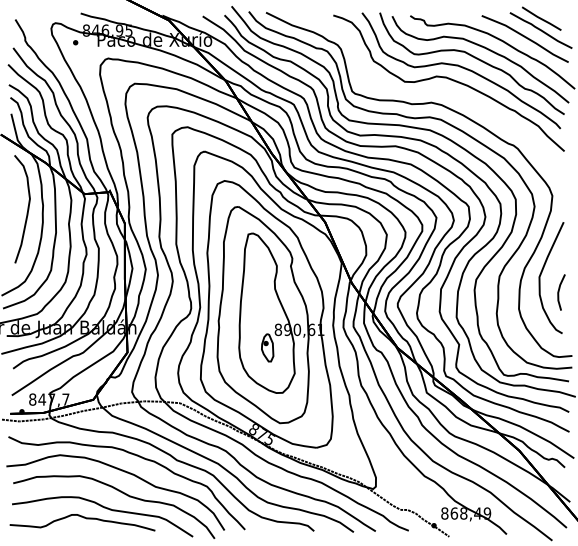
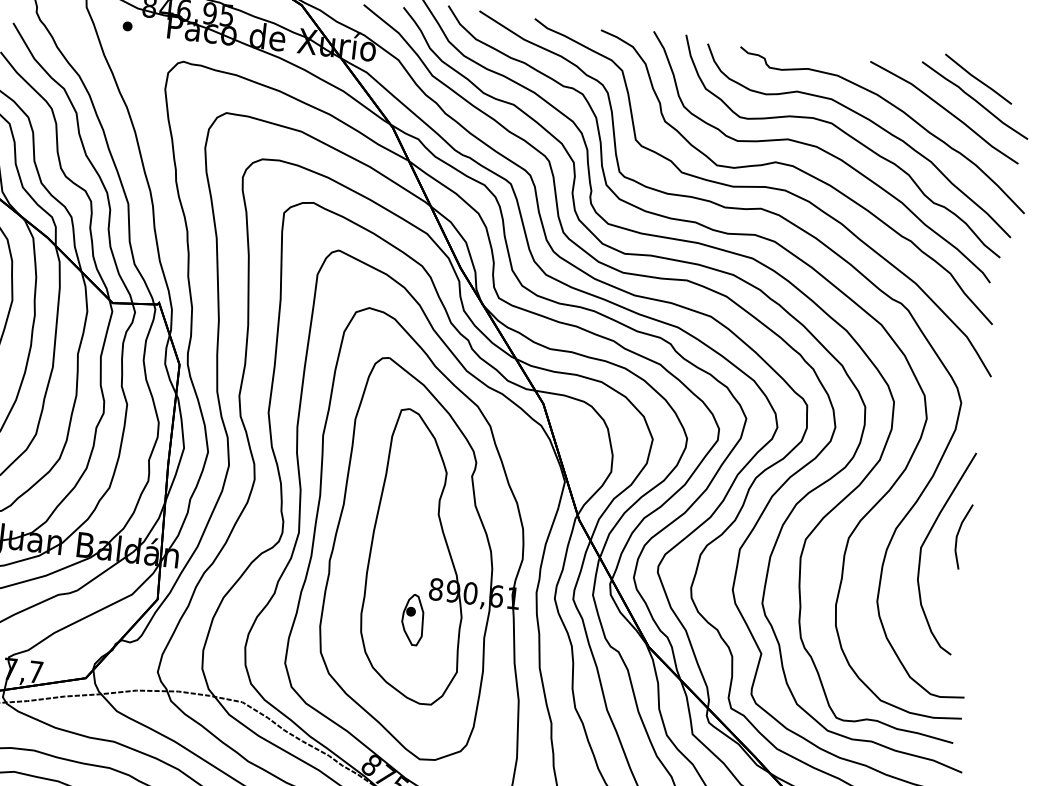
curve: (431, 91) -> (763, 188), added
line: (559, 292) -> (959, 536), moved

